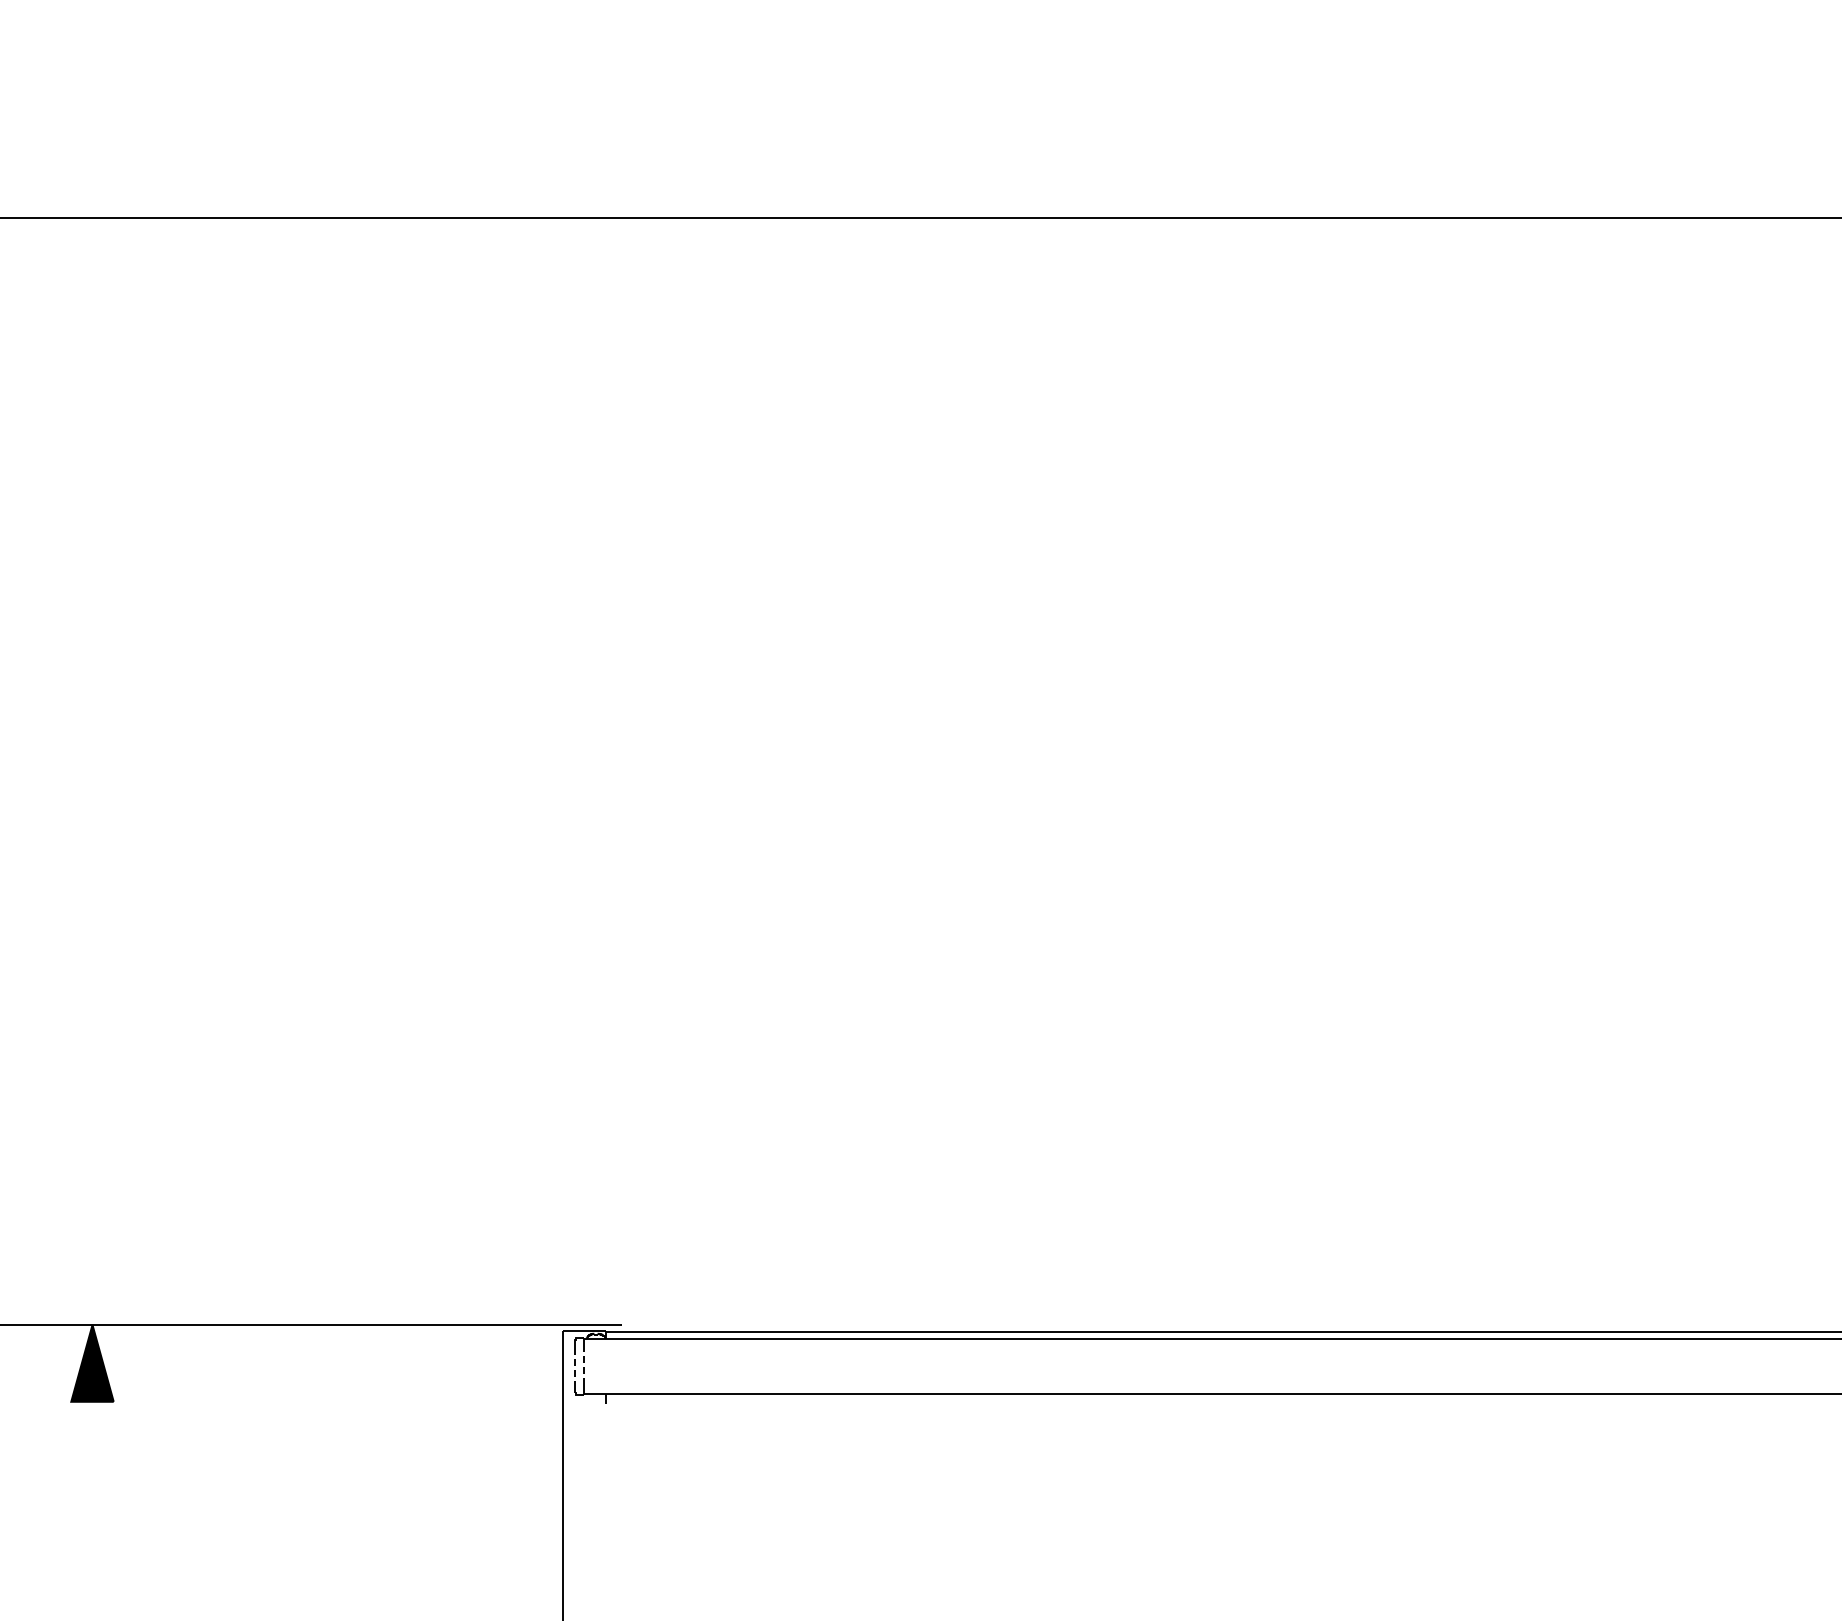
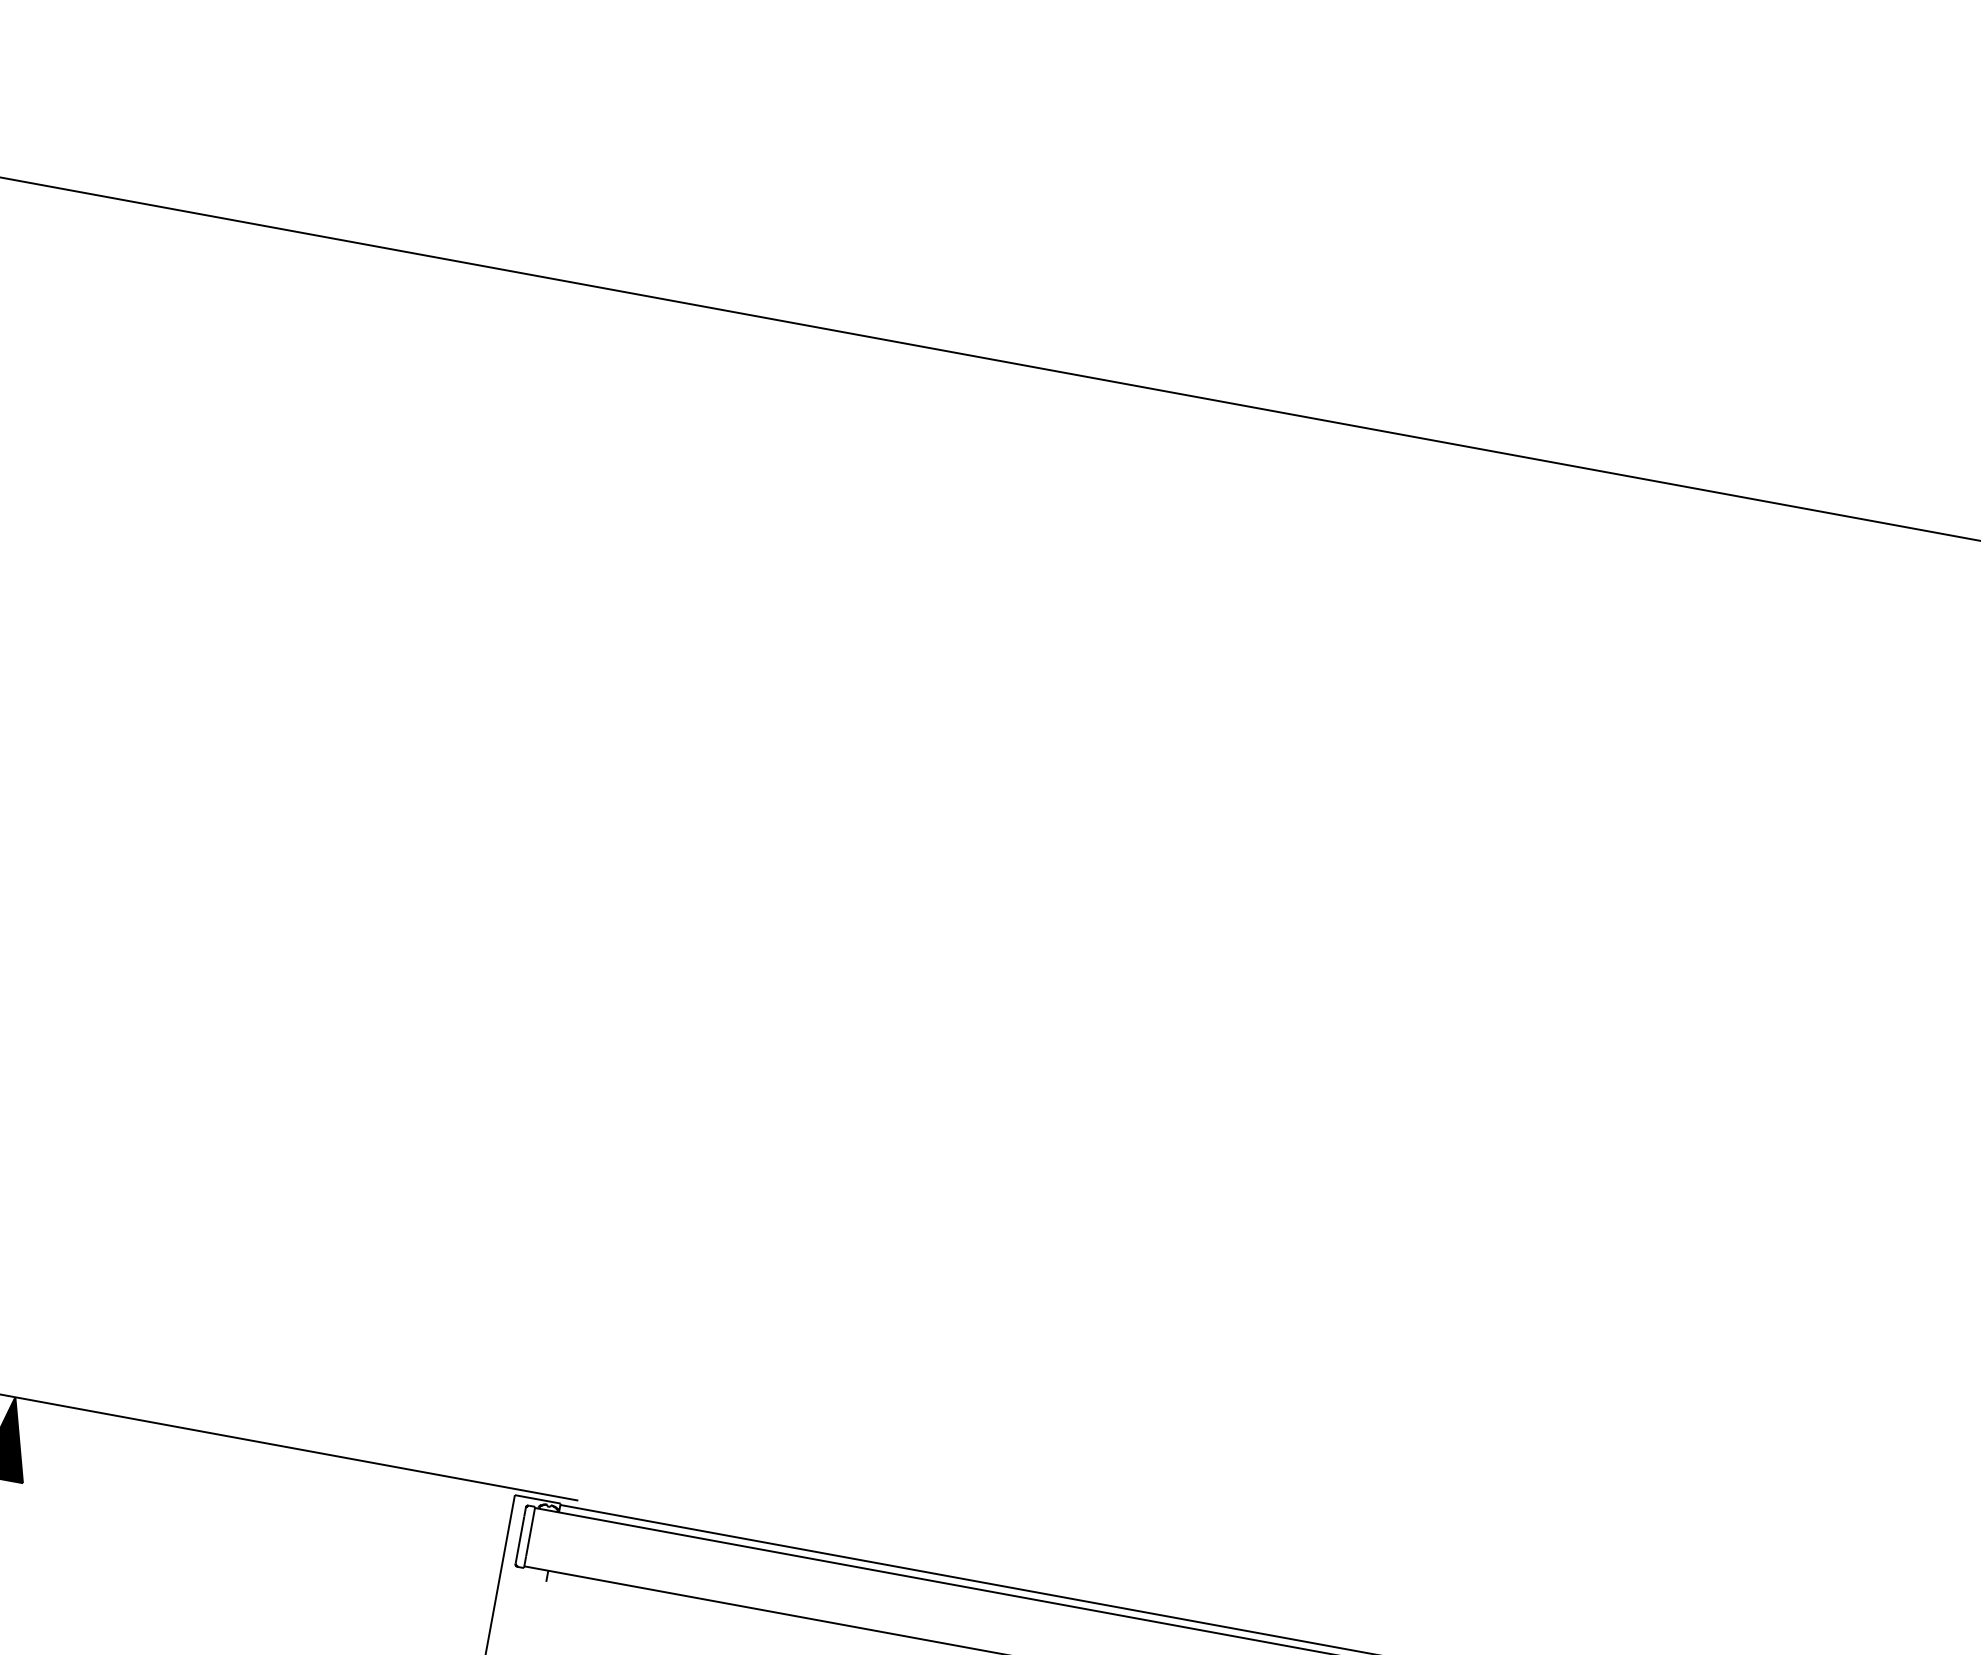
line: (583, 1365) -> (529, 1536), dashed -> solid
line: (575, 1366) -> (520, 1535), dashed -> solid

